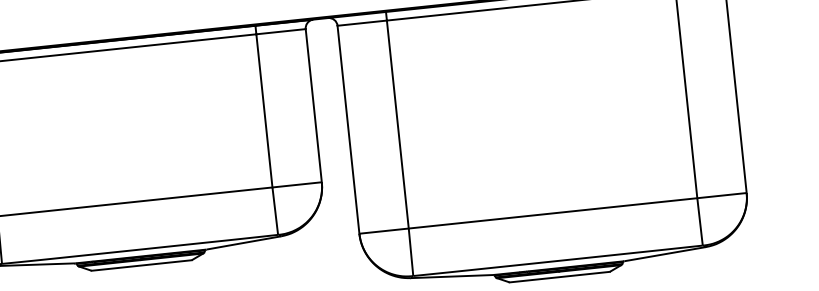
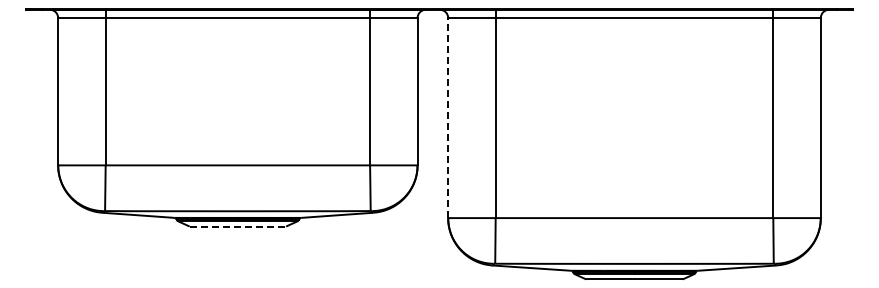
line: (348, 129) -> (448, 117), solid -> dashed
line: (142, 265) -> (238, 226), solid -> dashed

